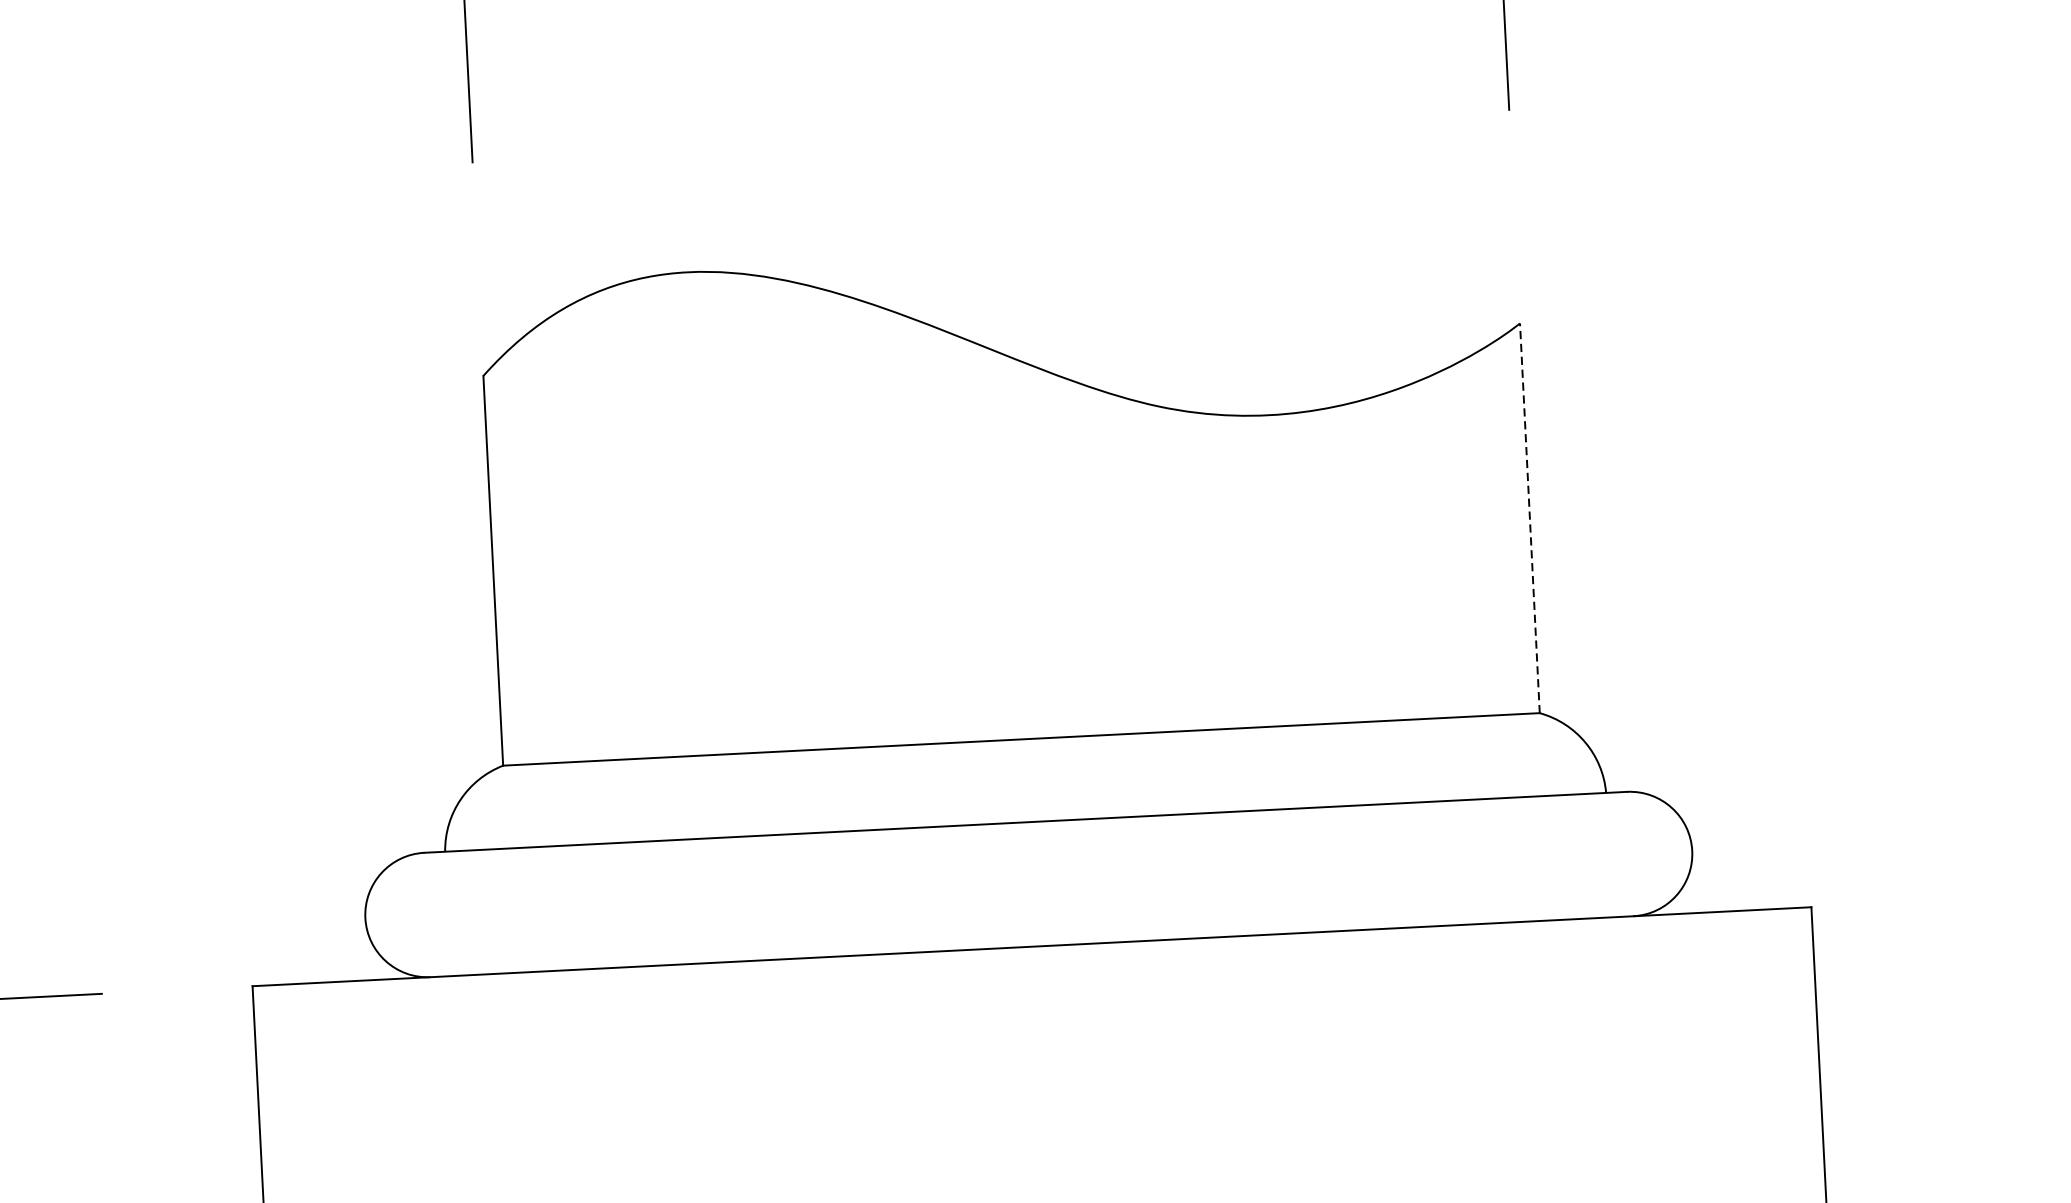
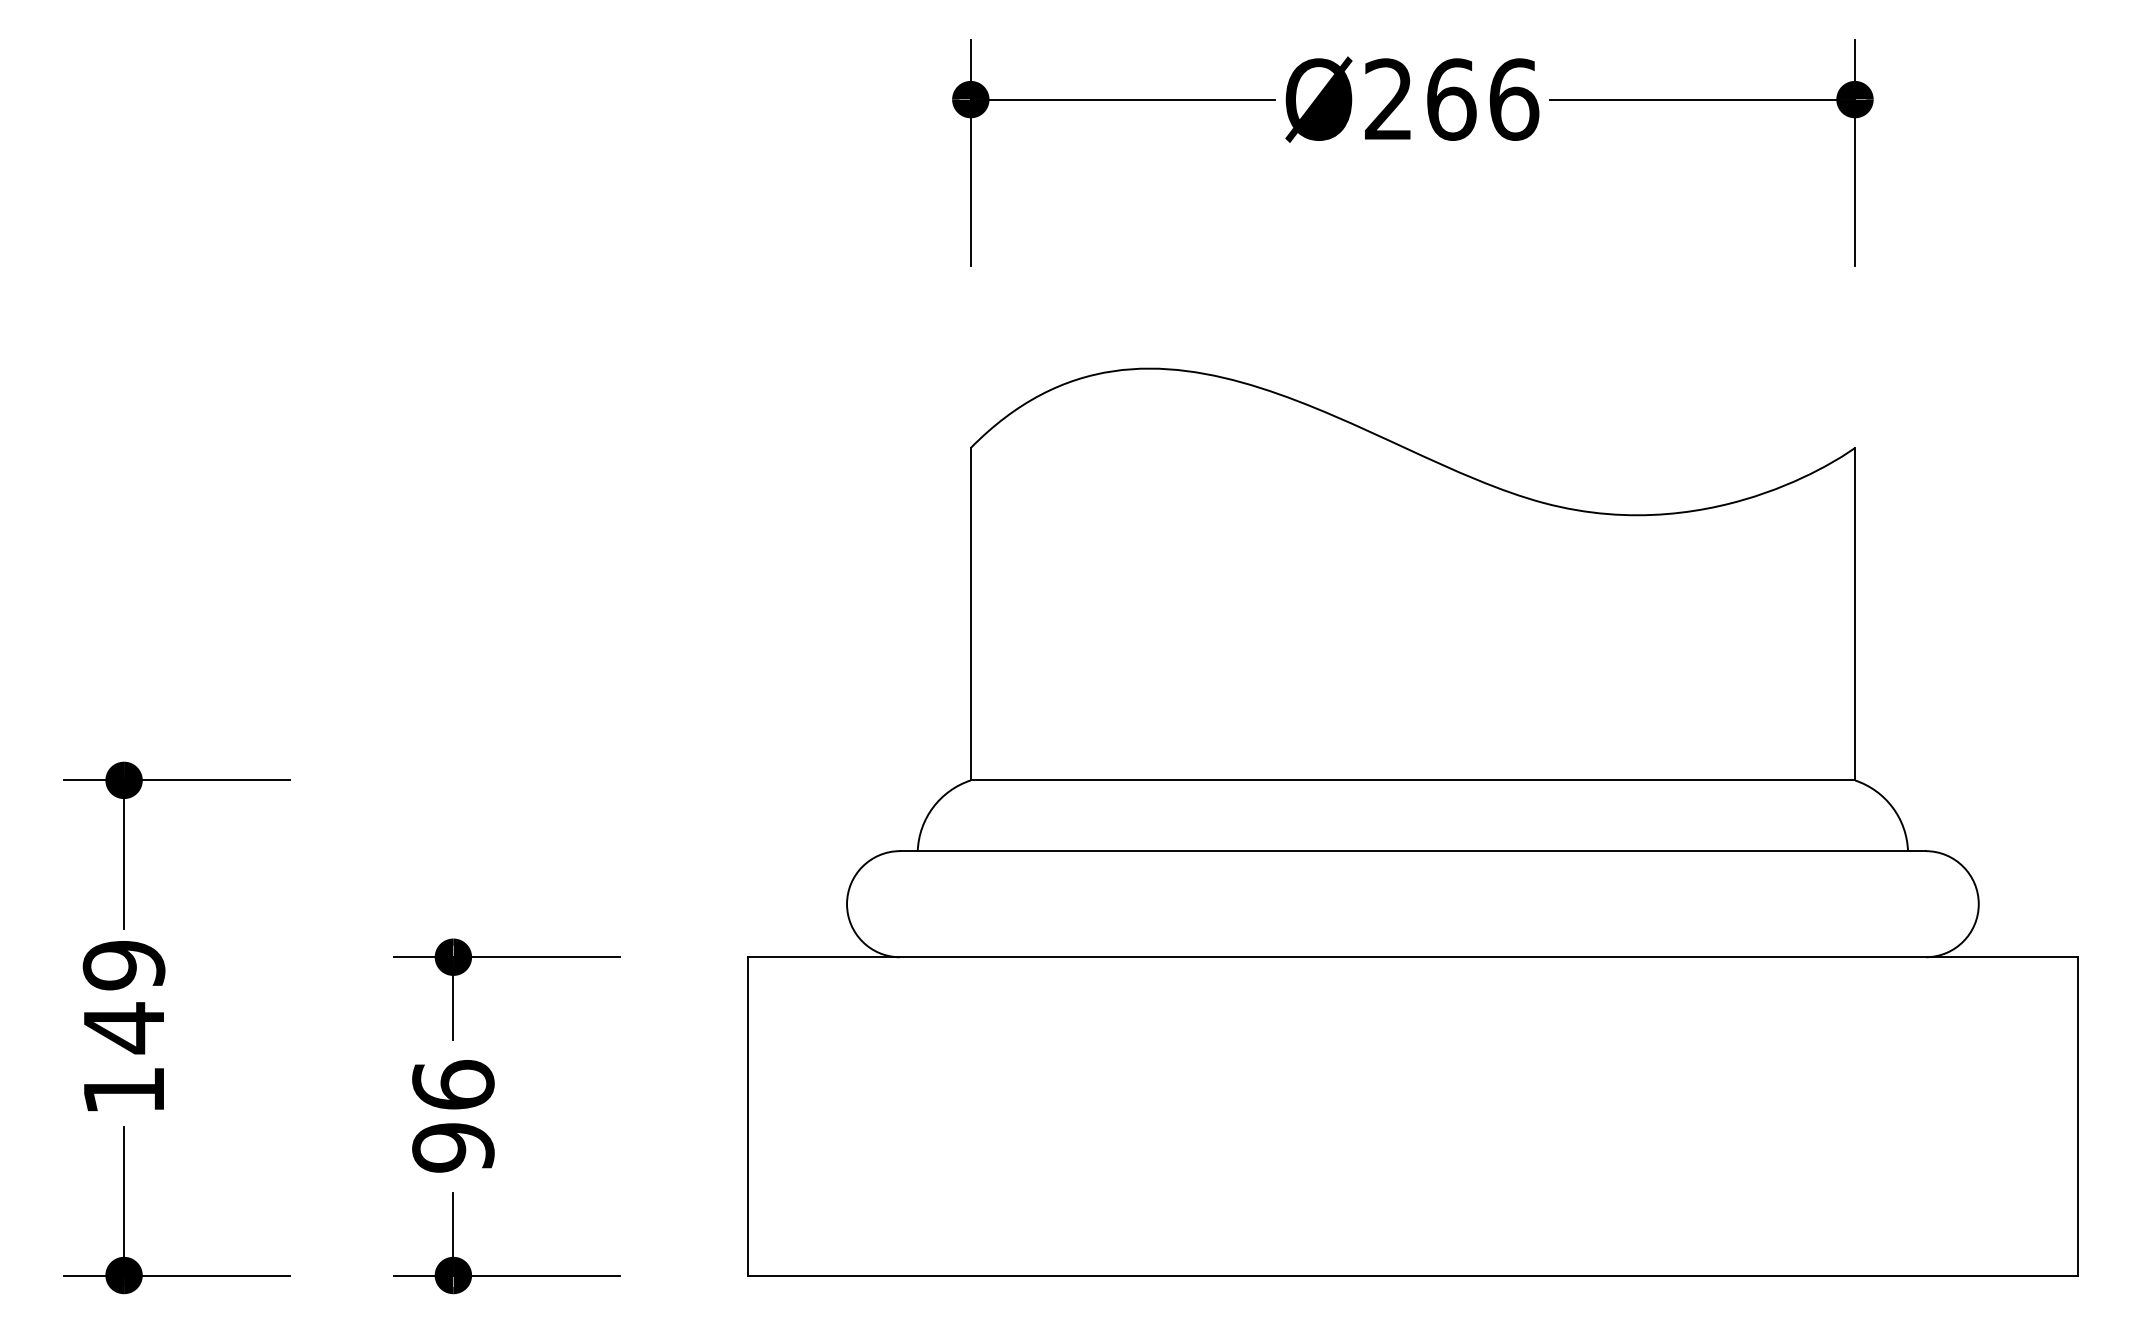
line: (1529, 517) -> (1854, 613), dashed -> solid

